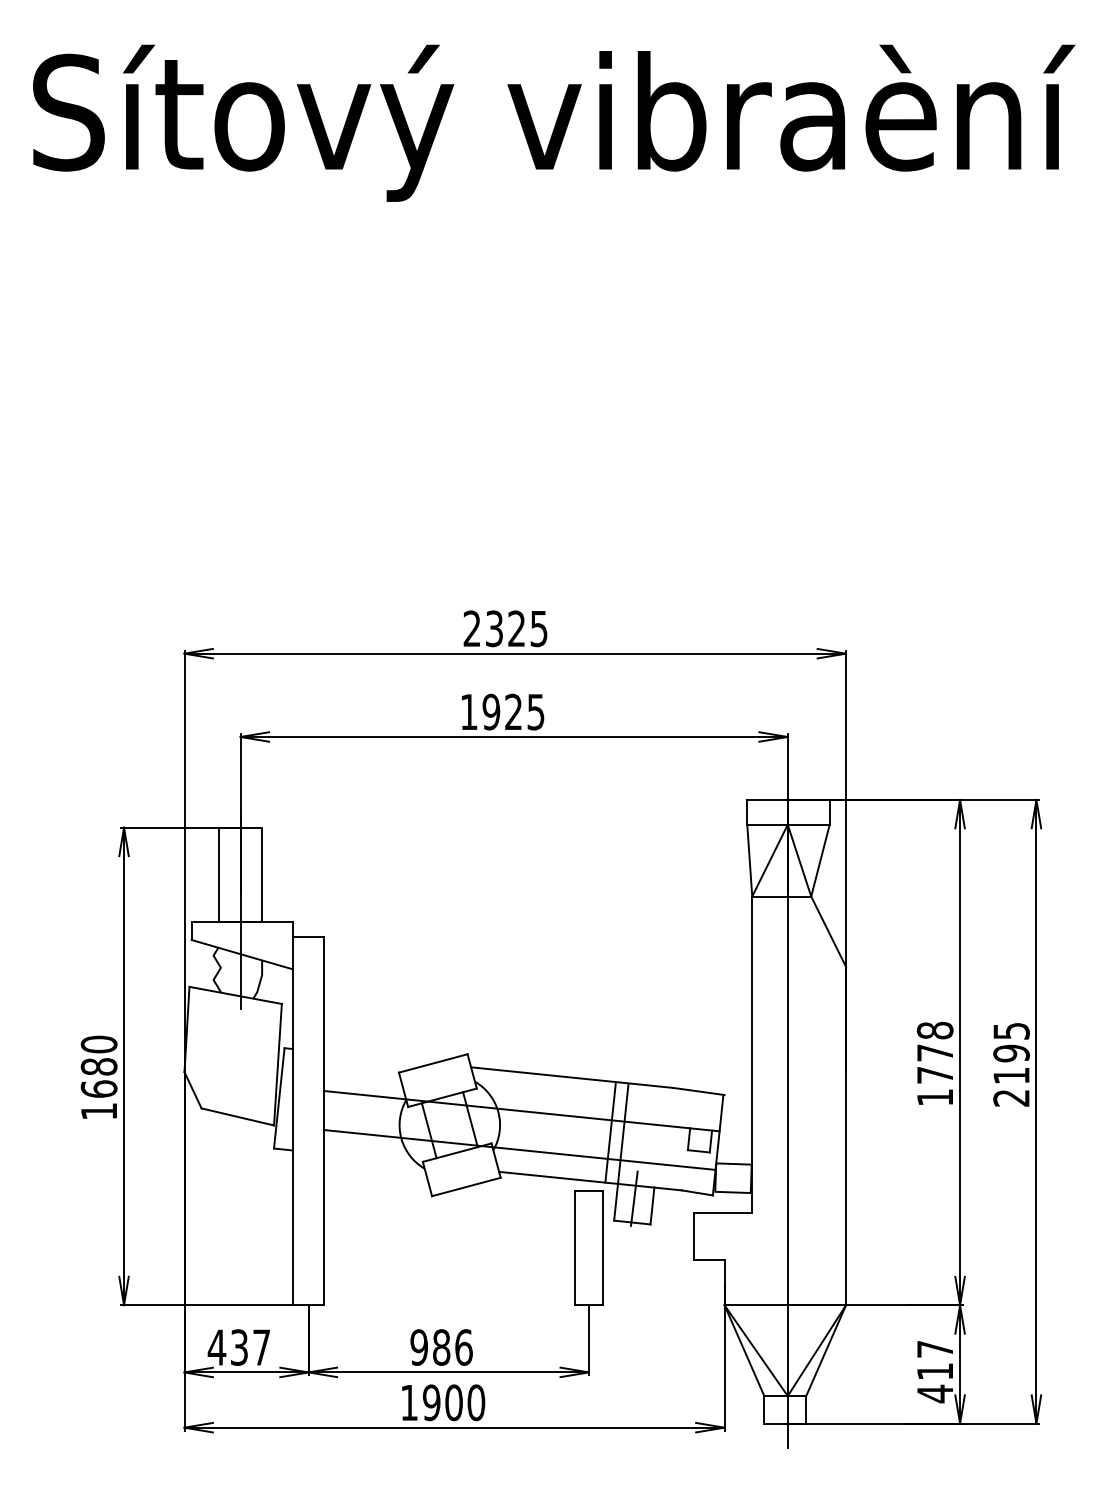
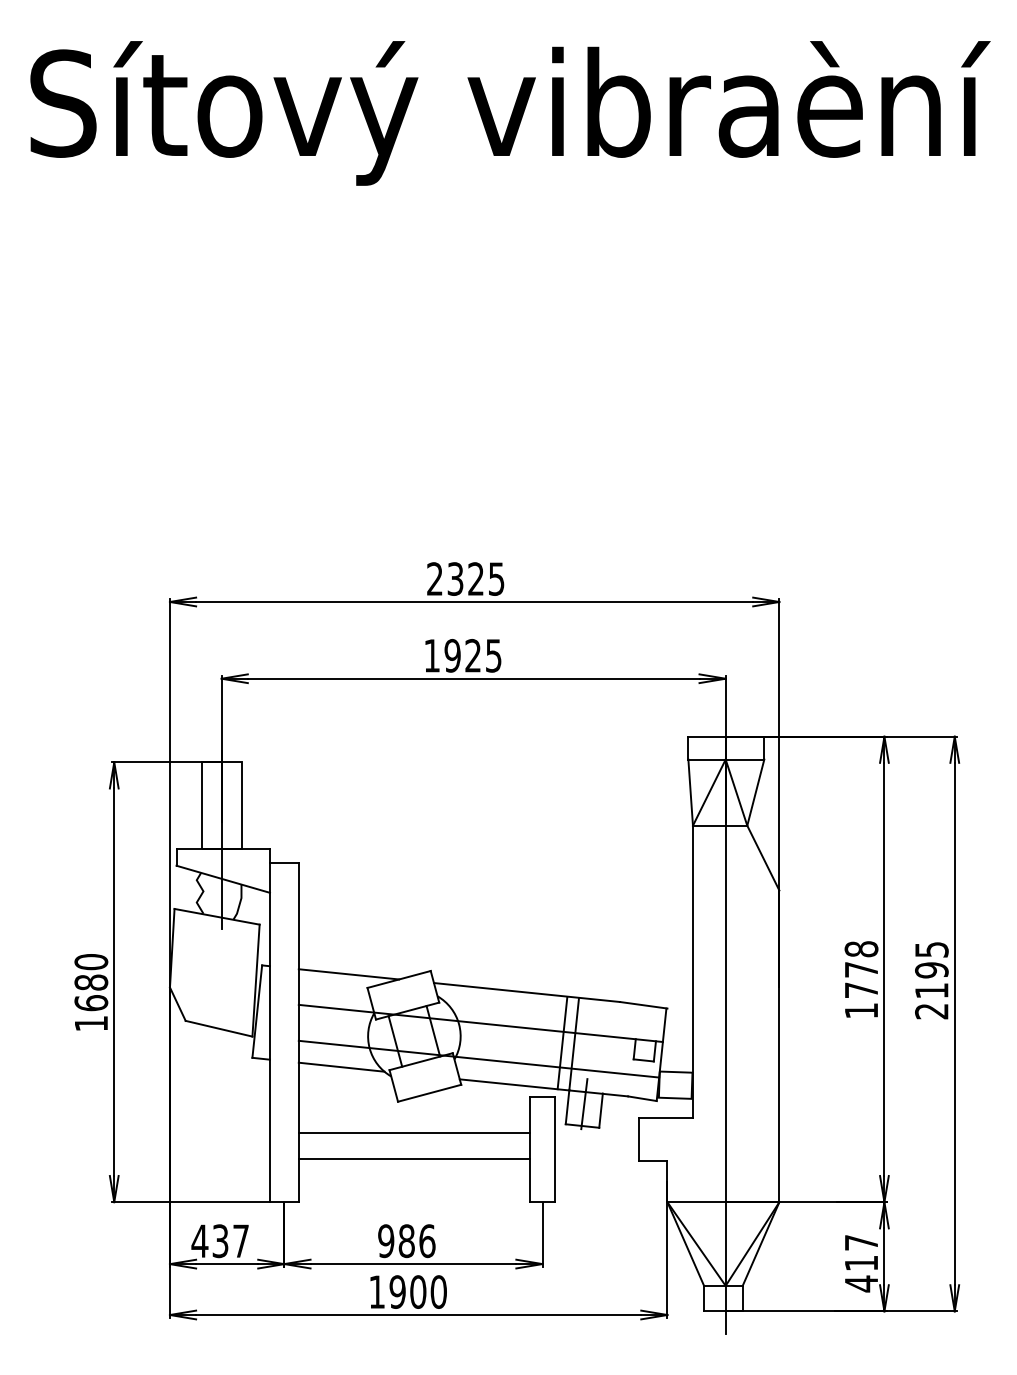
line: (378, 1057) -> (348, 973), added
line: (370, 1158) -> (341, 1067), added
line: (449, 1229) -> (414, 1132), added
line: (449, 1258) -> (414, 1159), added

